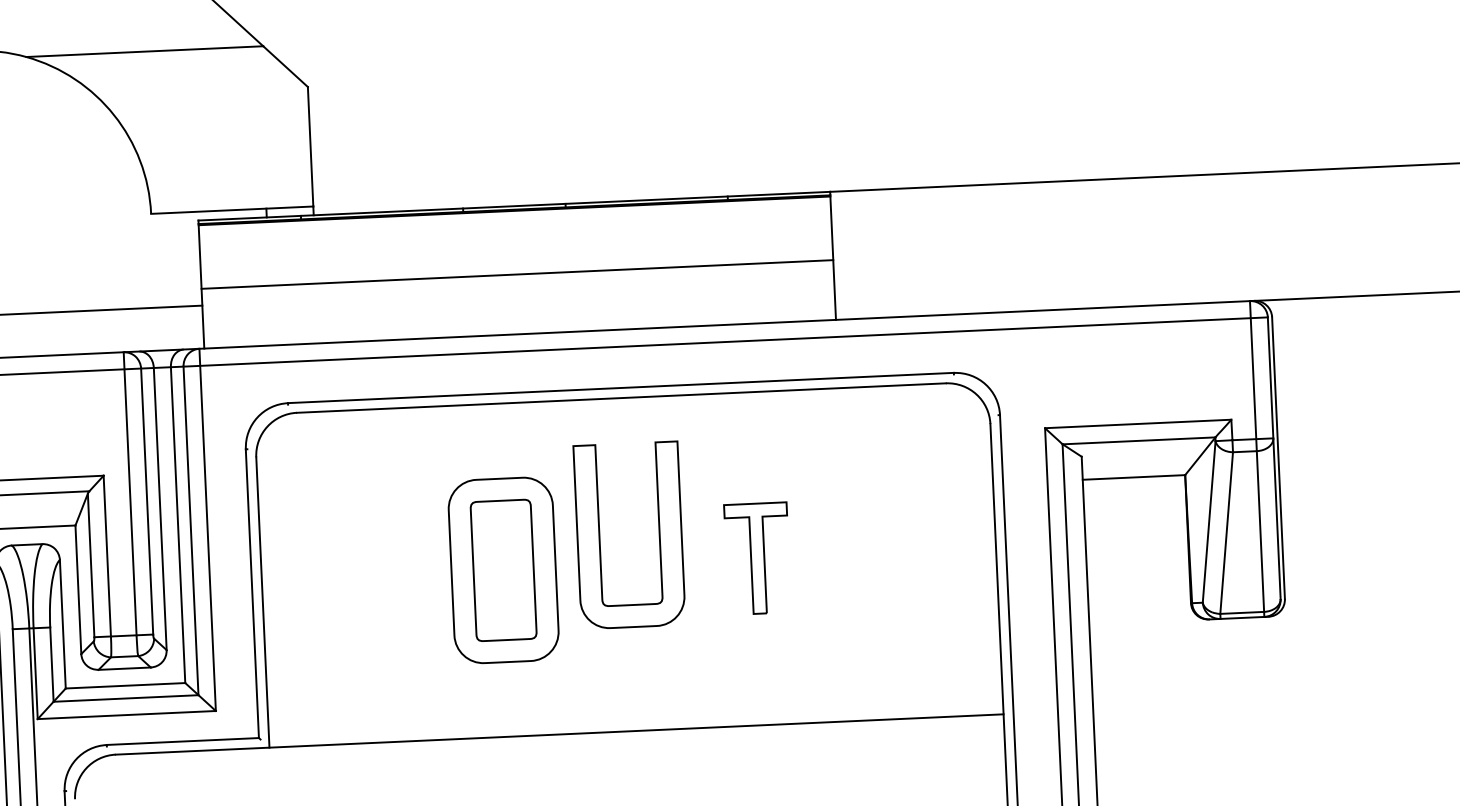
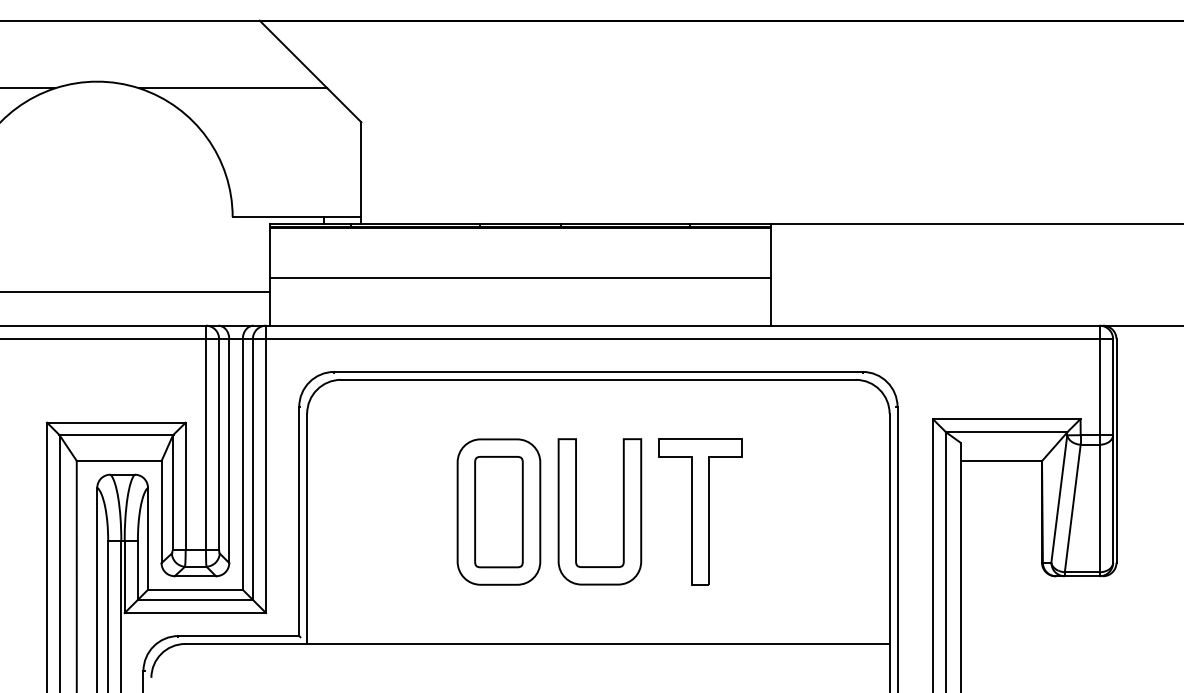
part: (600, 536) -> (576, 511), moved
part: (757, 558) -> (700, 511), size x1.67

